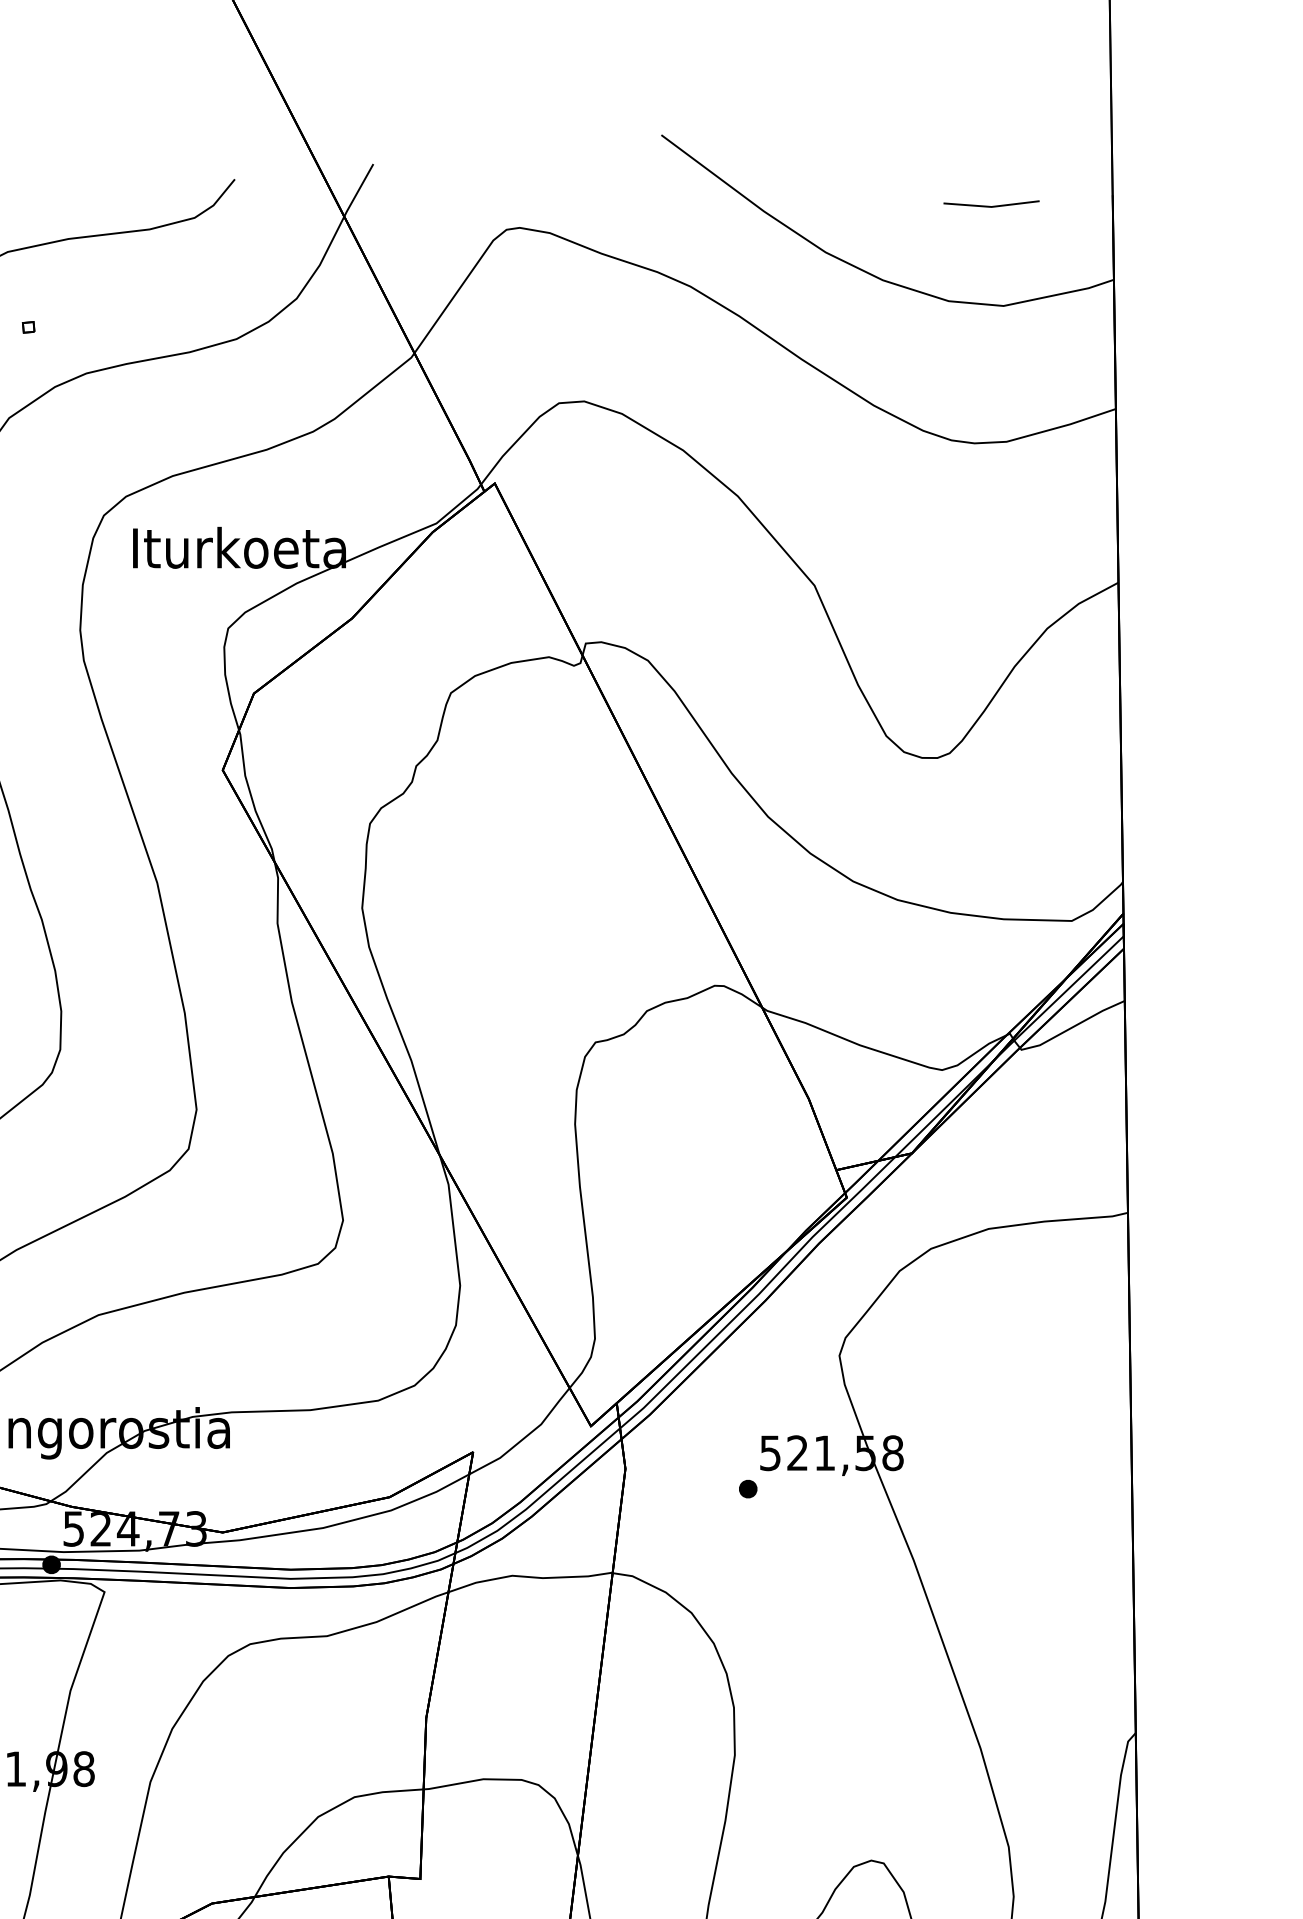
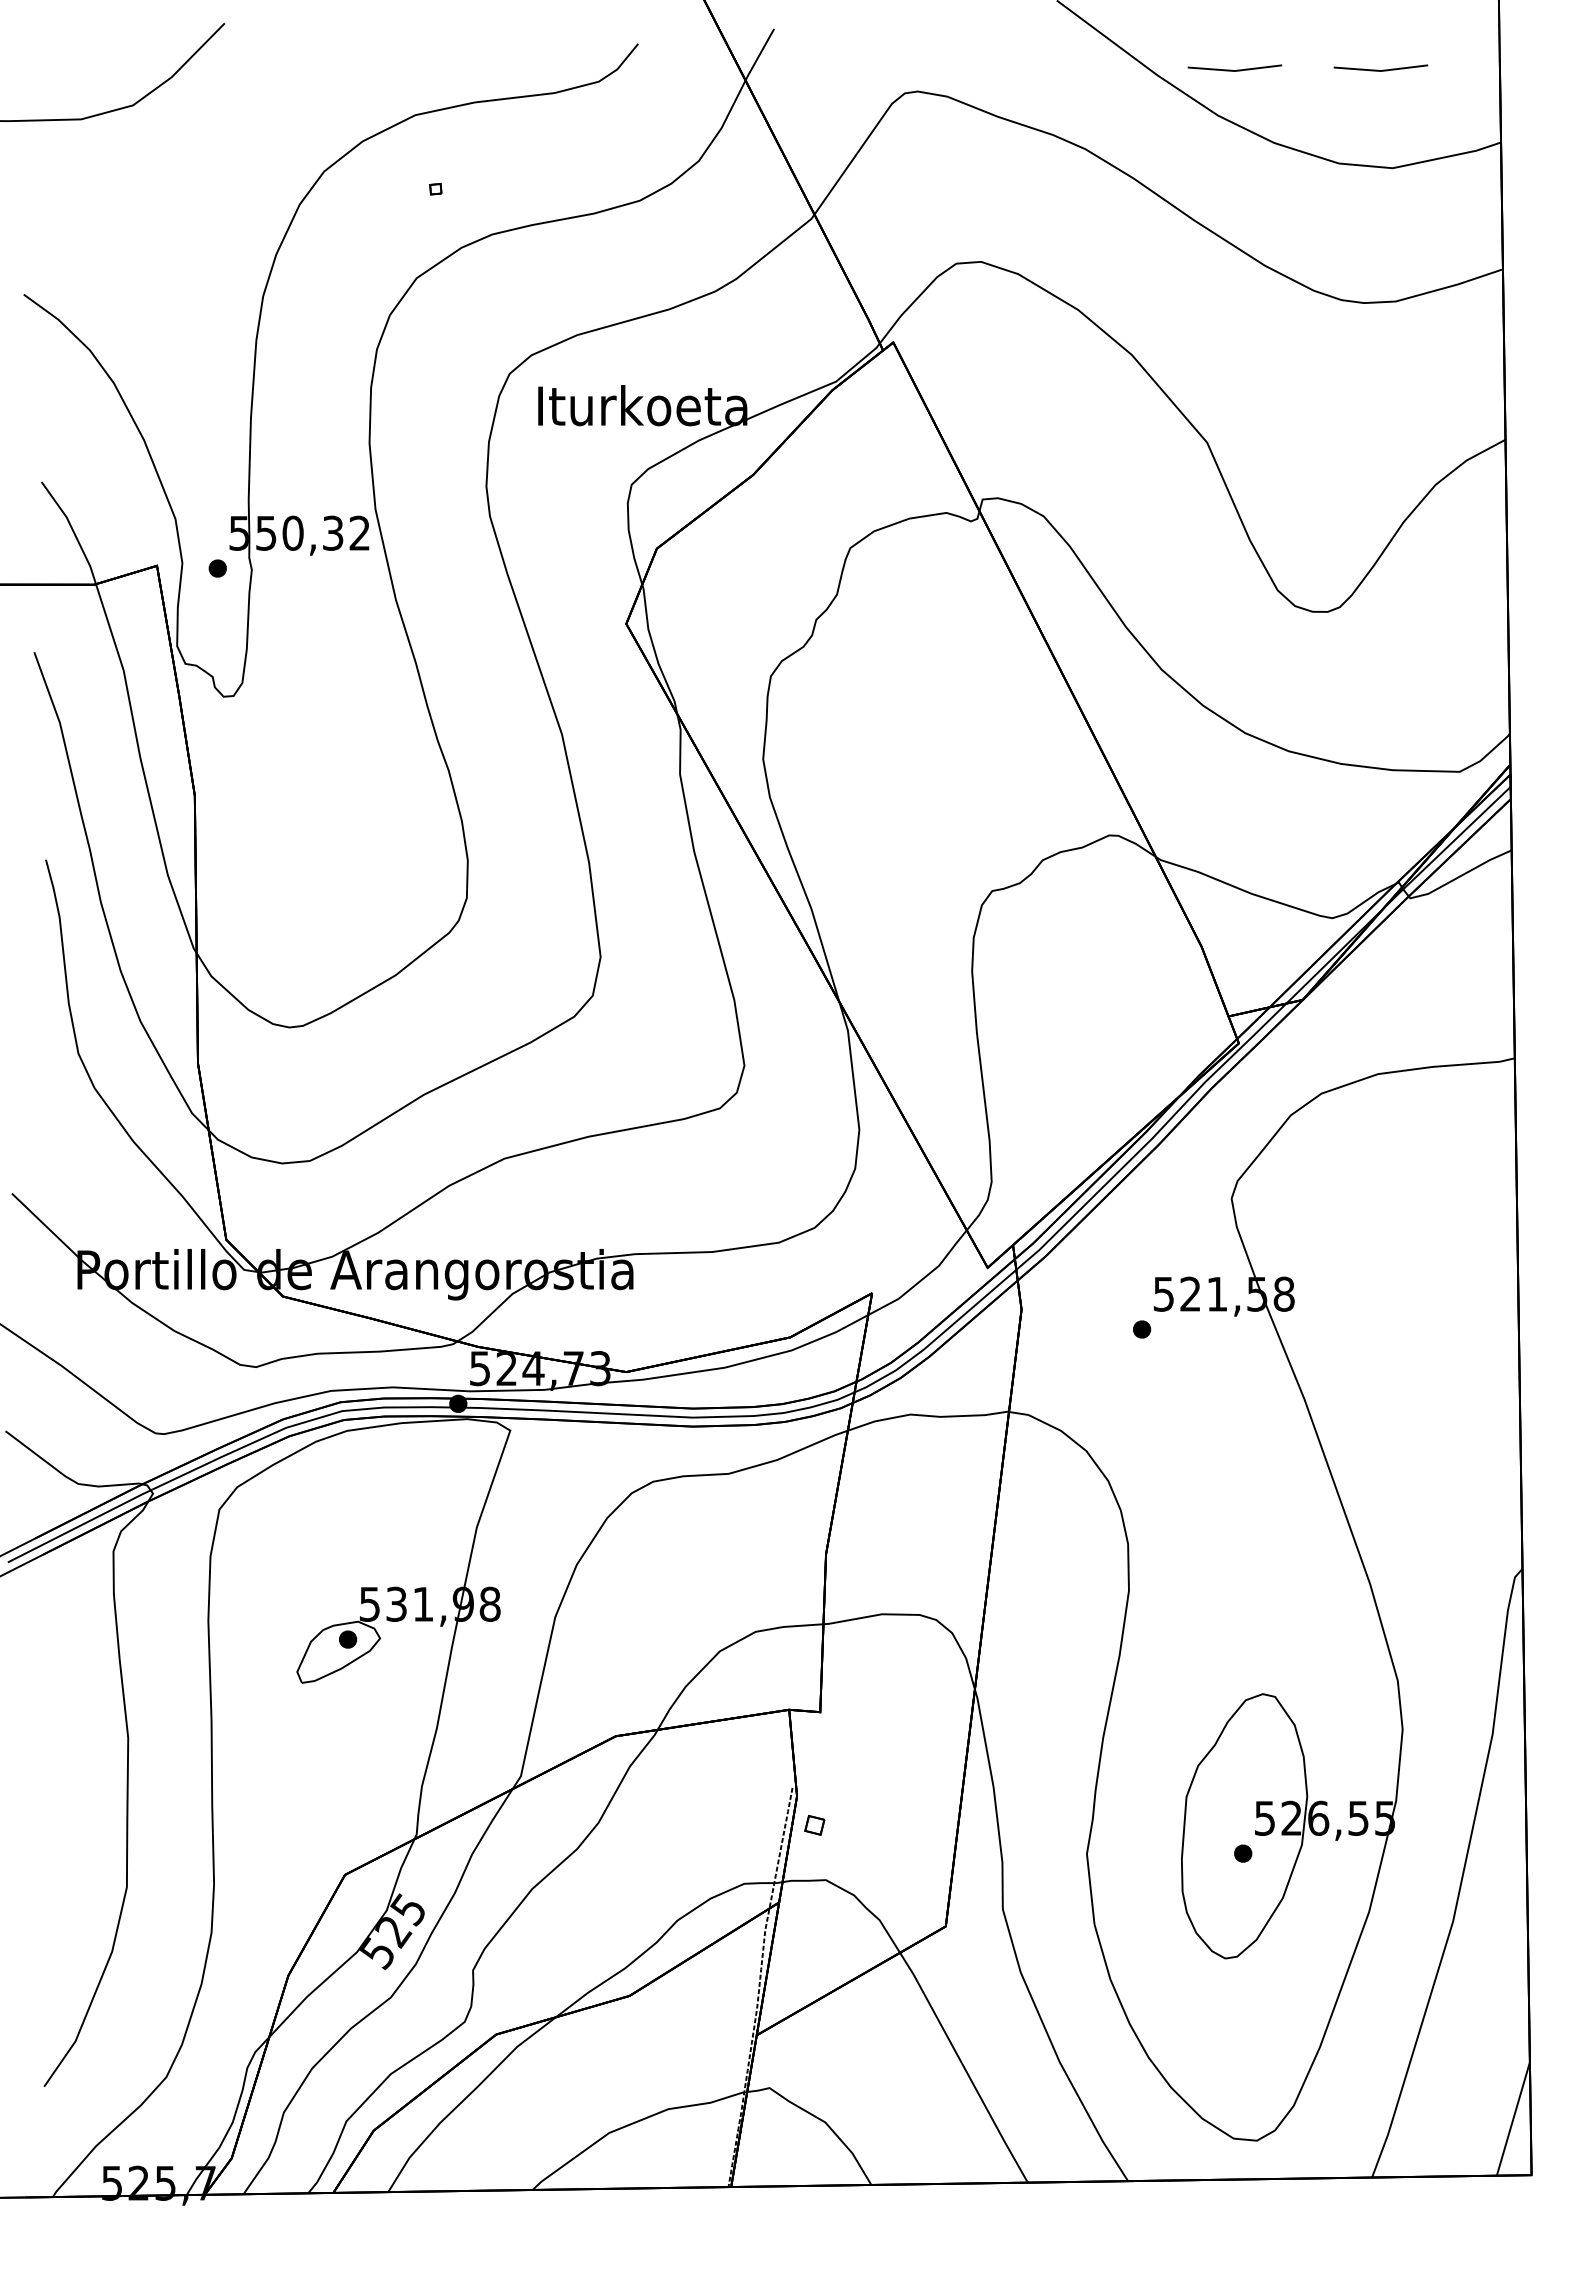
line: (844, 205) -> (1236, 69), added

